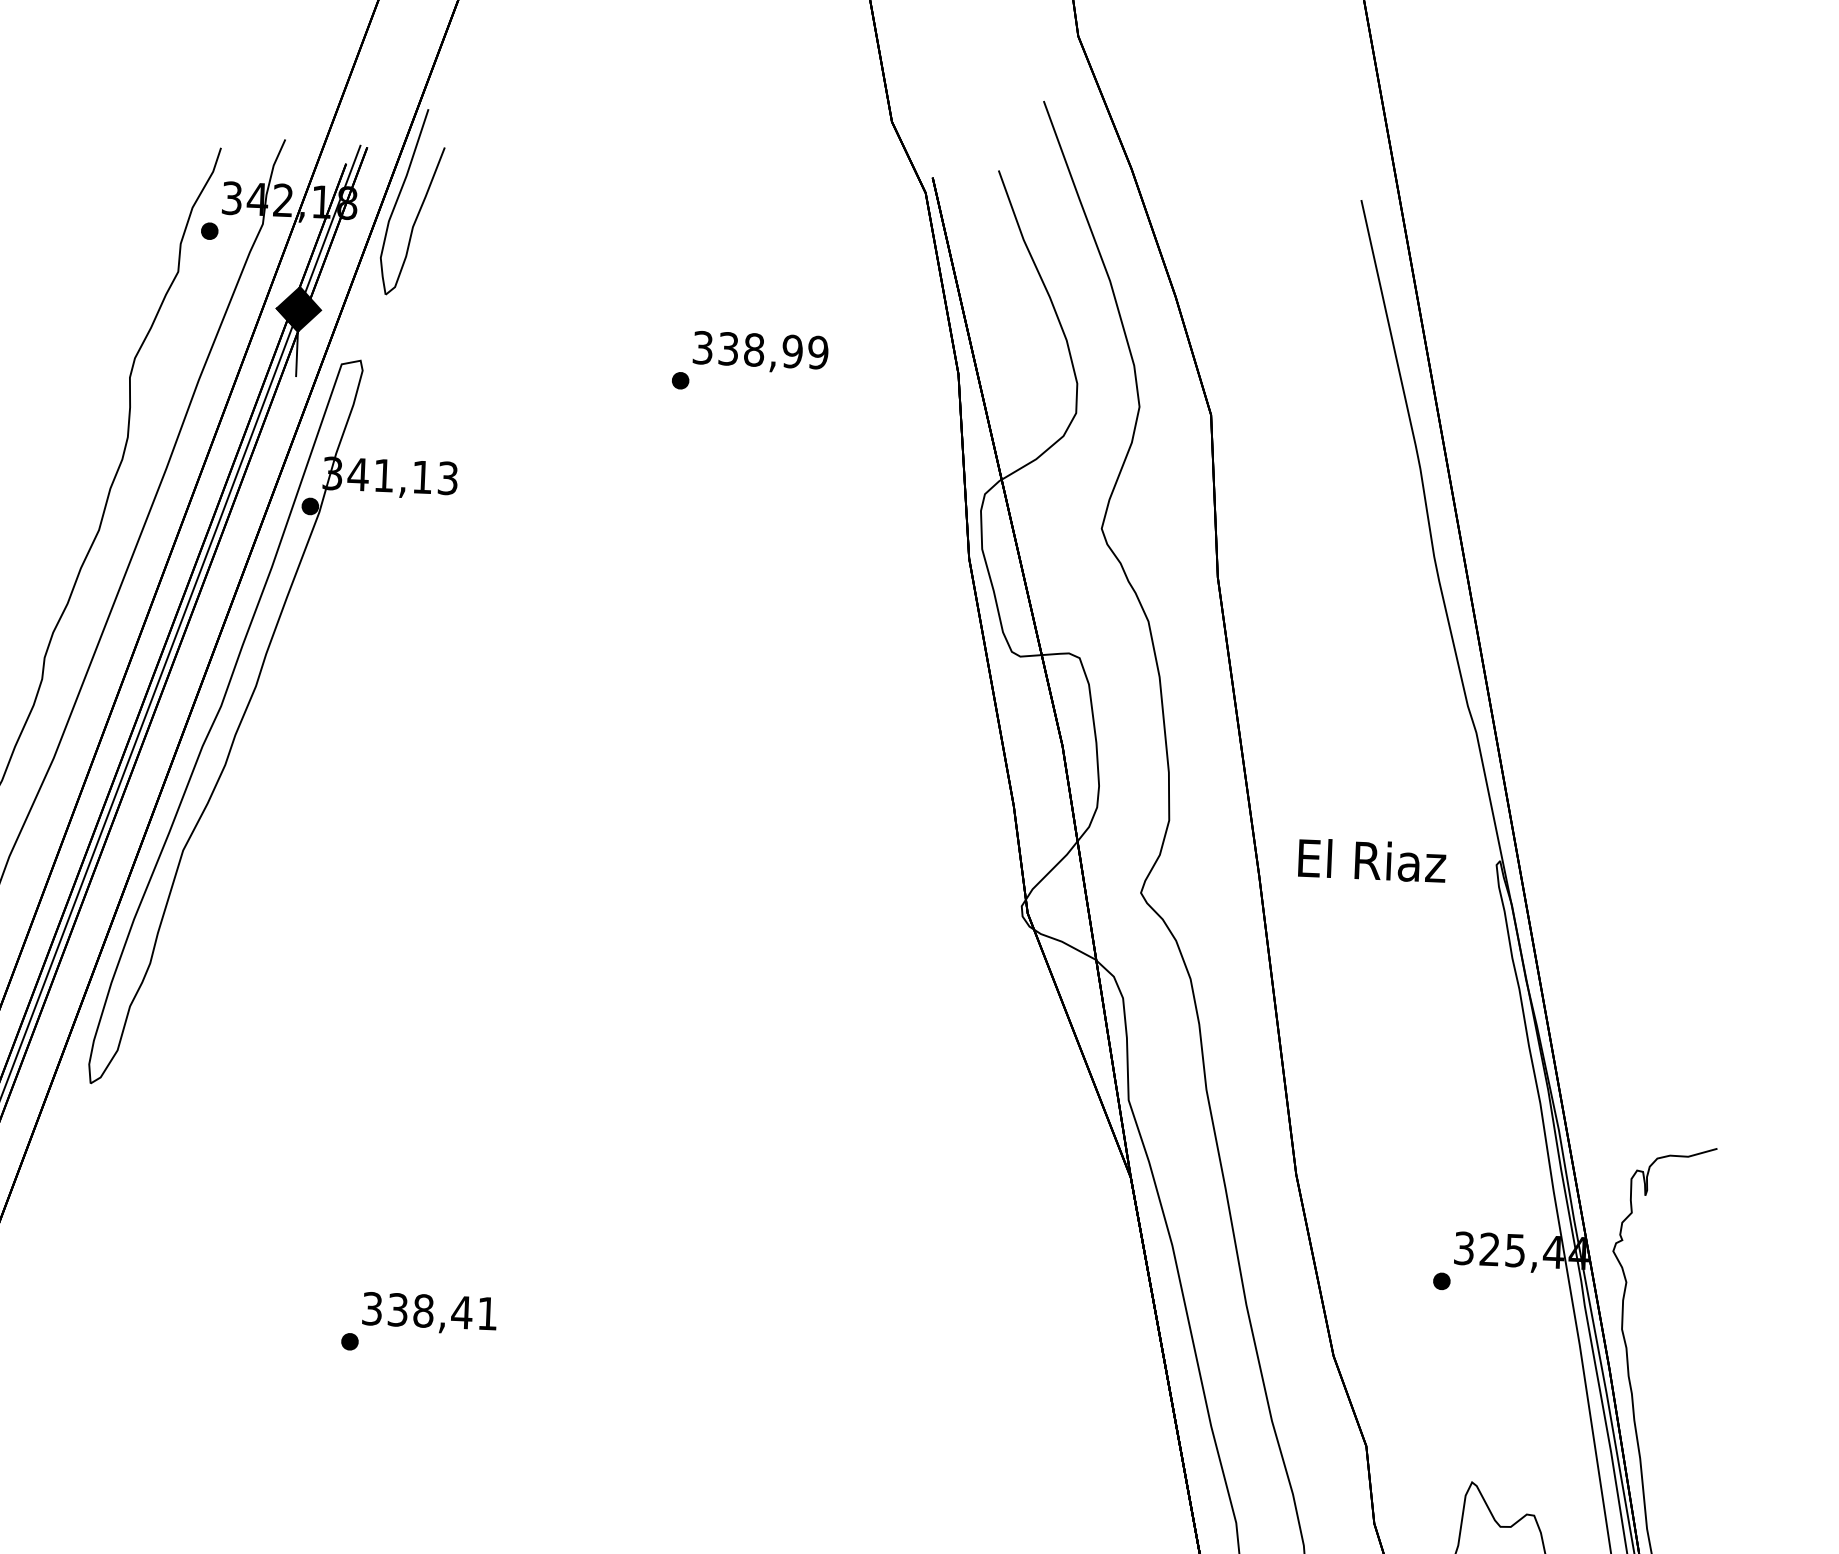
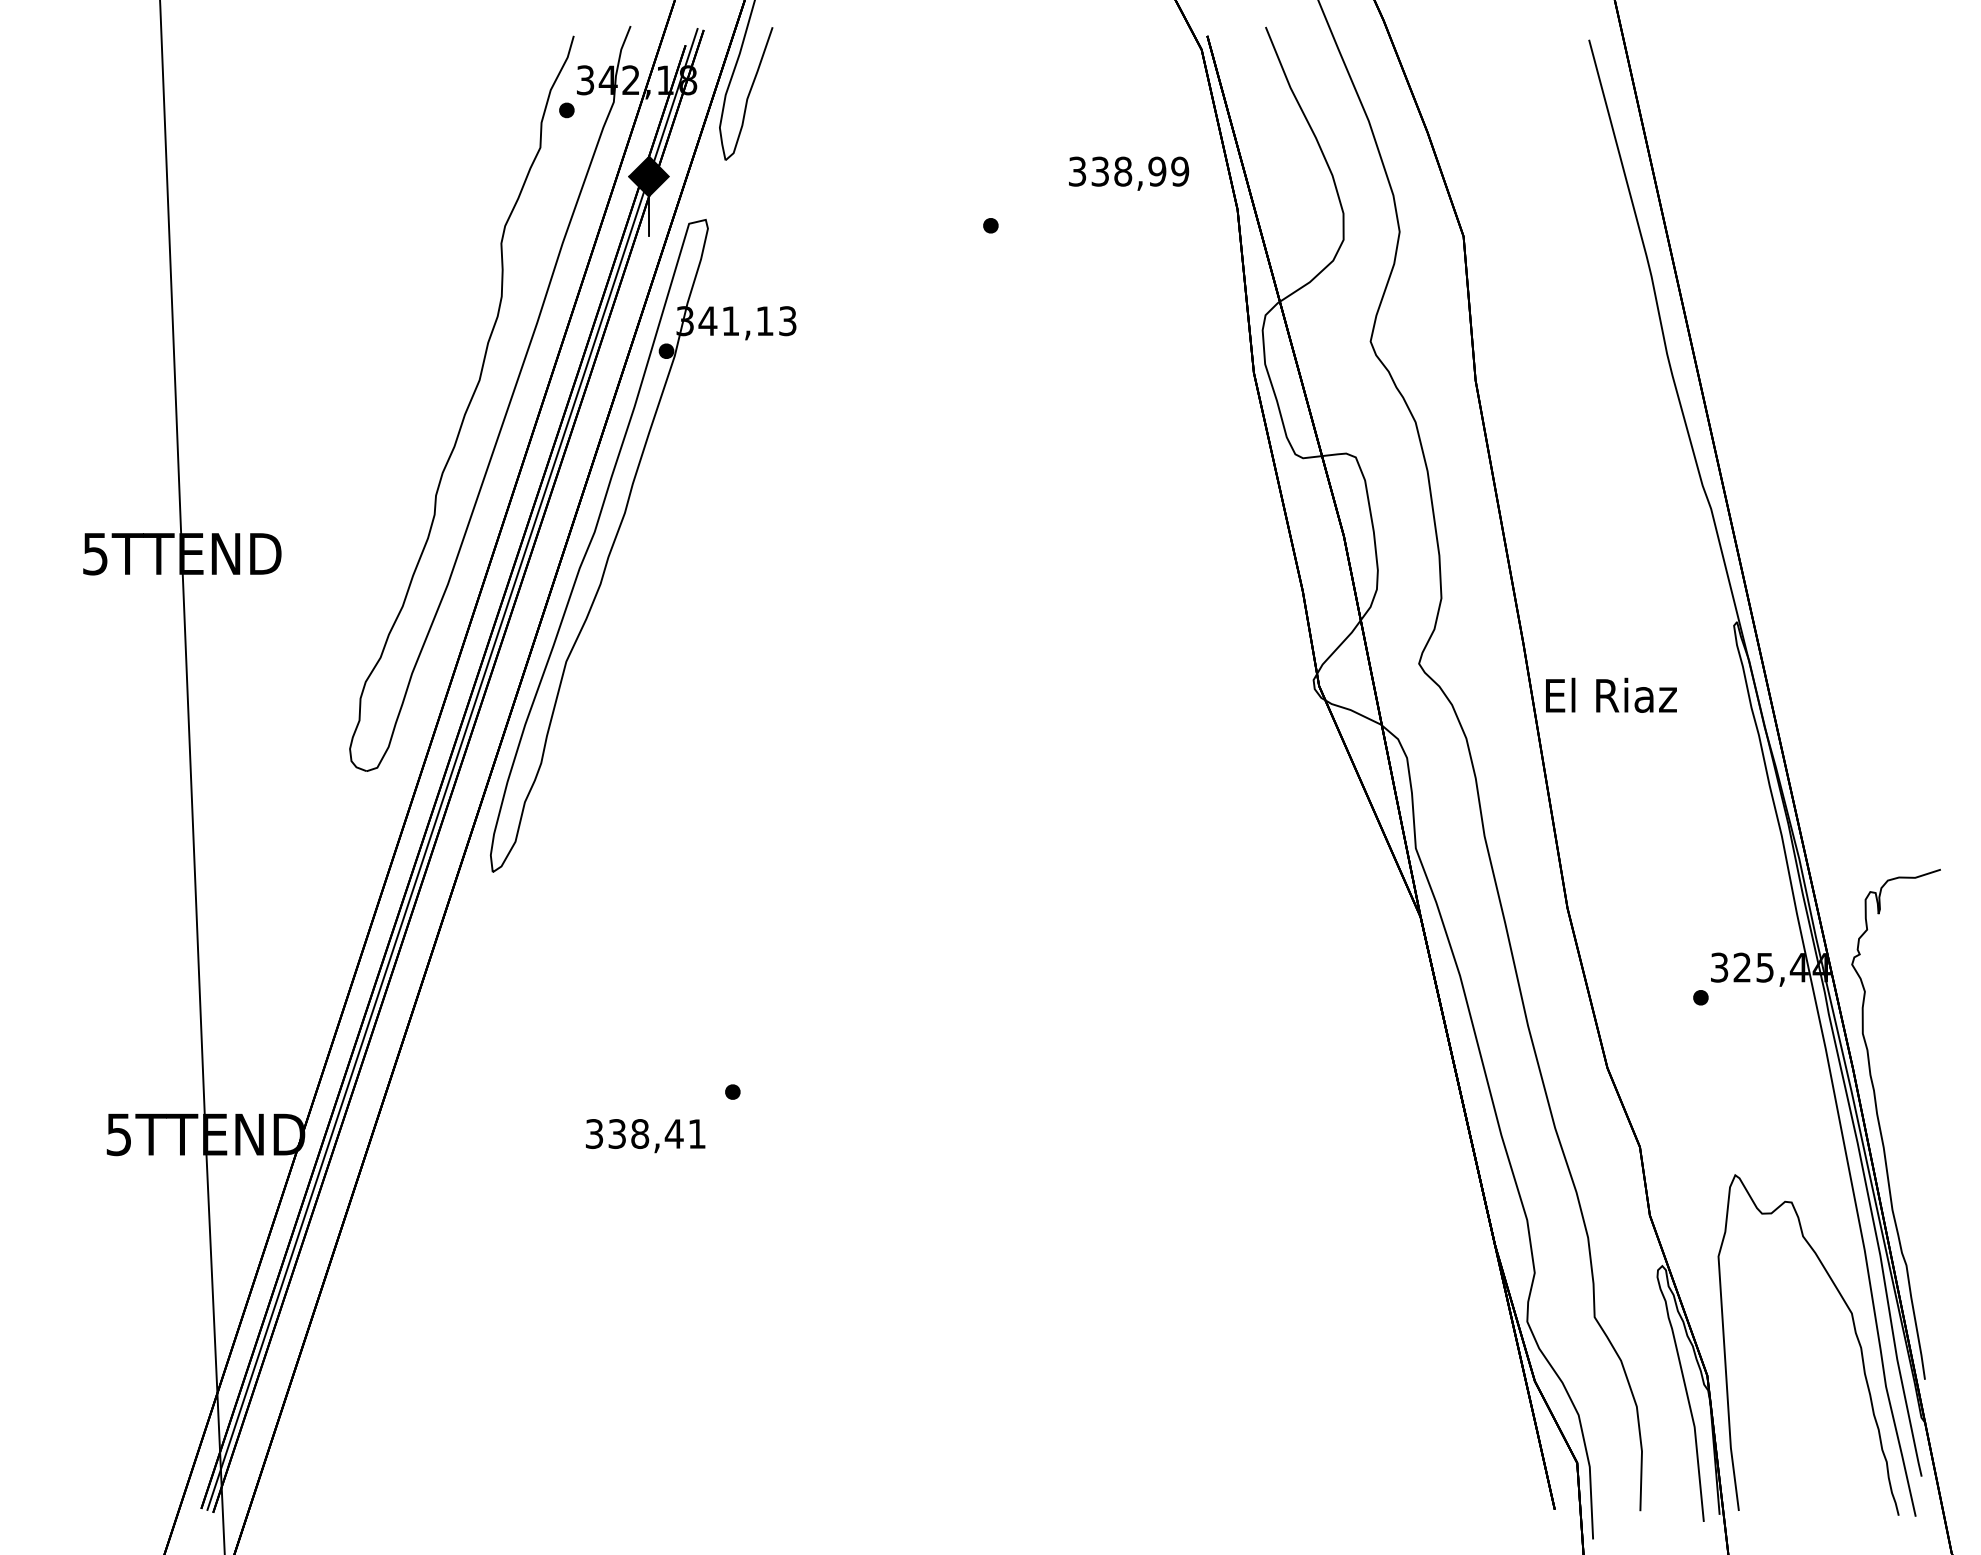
text: (761, 352) -> (1129, 173), moved
text: (1372, 859) -> (1611, 694), moved
text: (429, 1314) -> (645, 1136), moved

